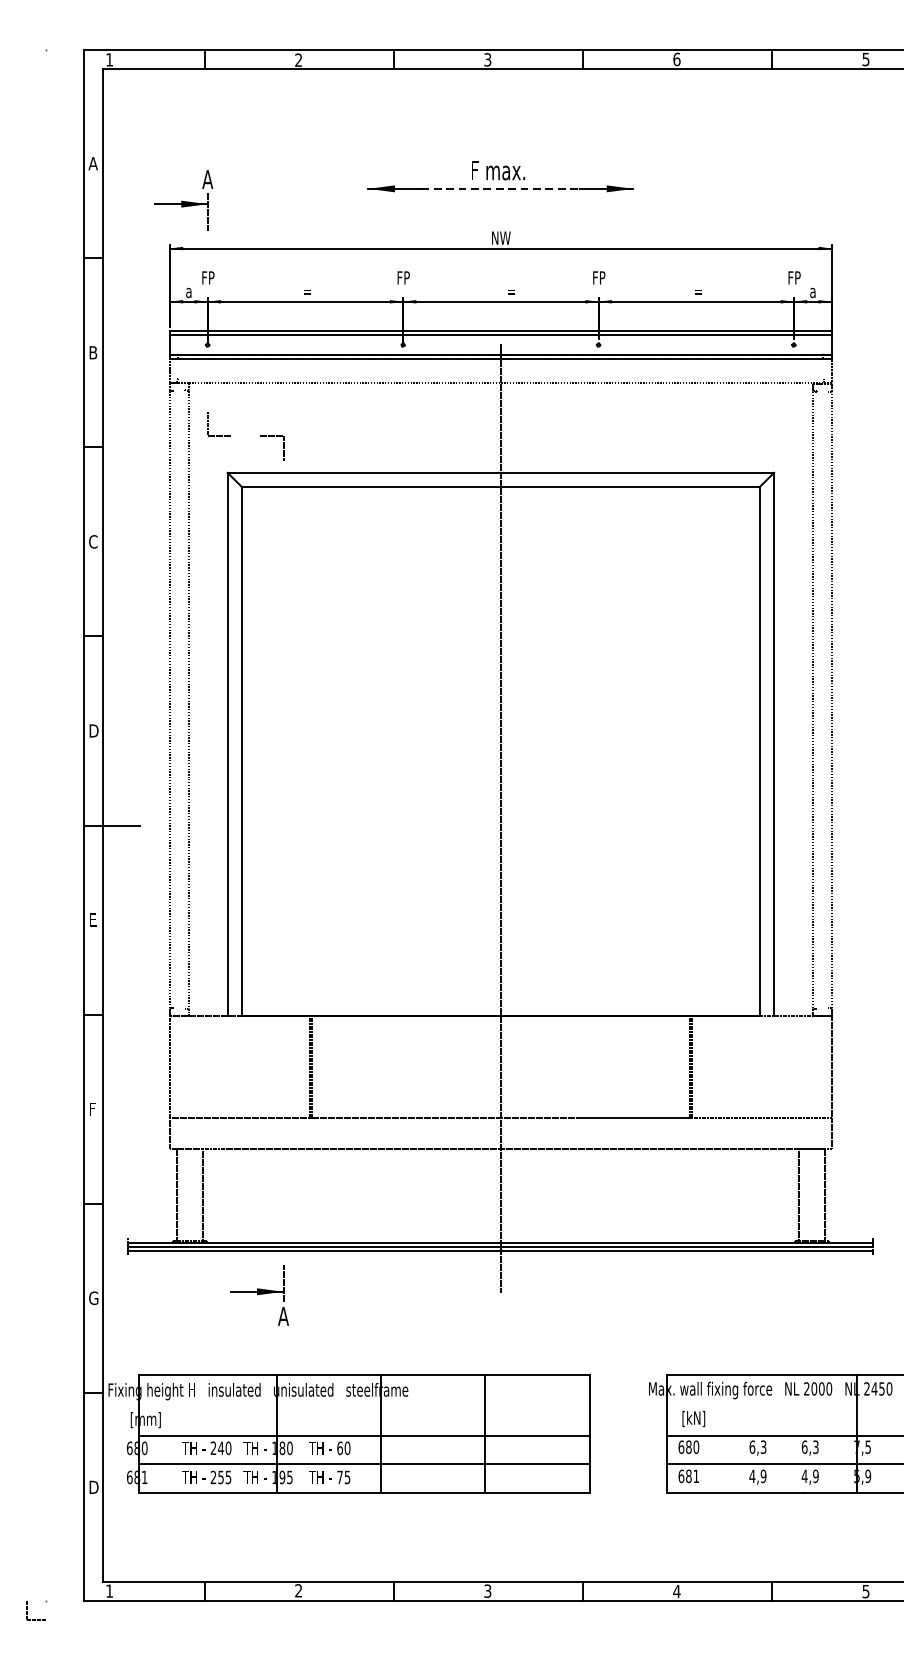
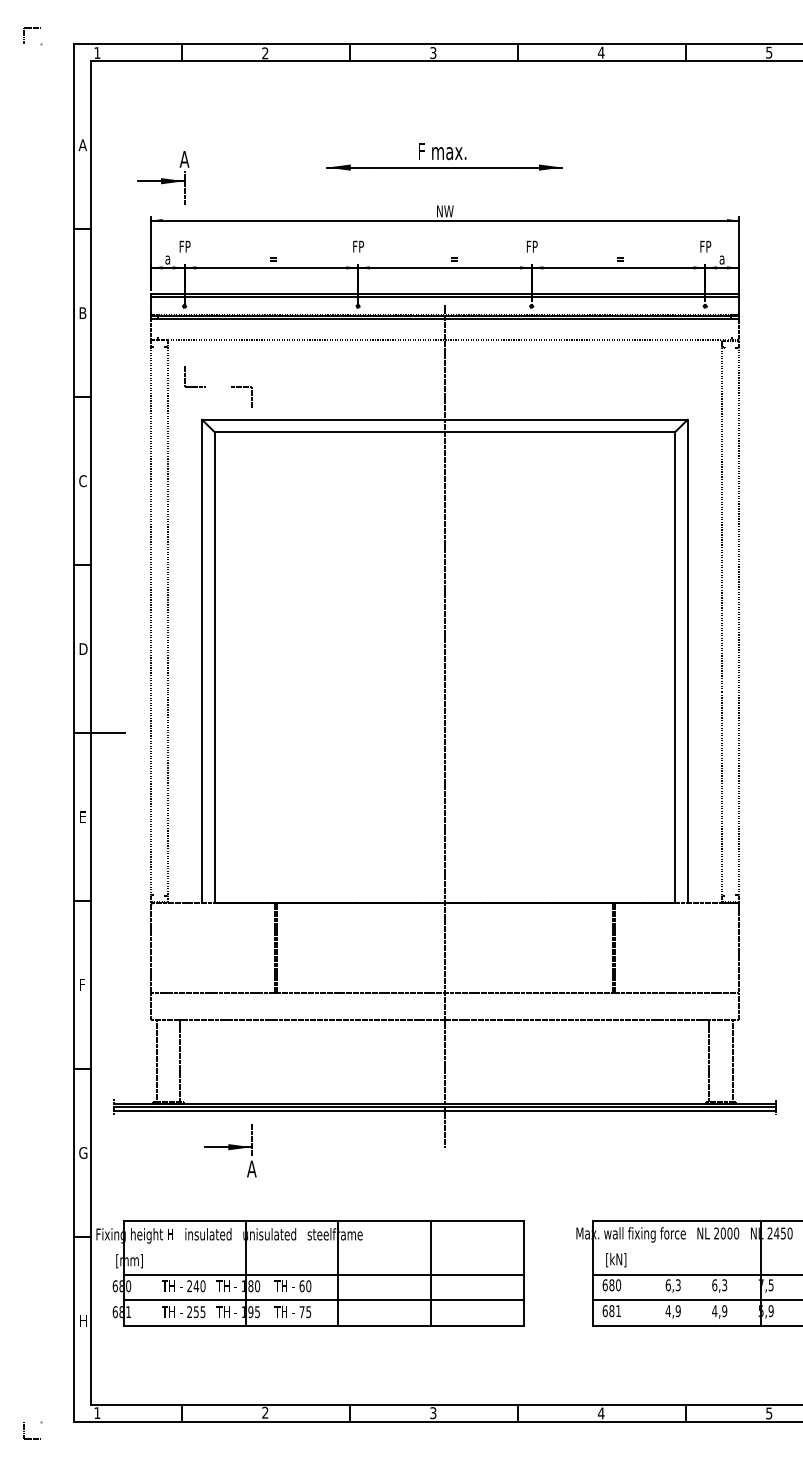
part: (35, 32) -> (31, 28), added
text: (676, 59) -> (600, 52), 6 -> 4
line: (500, 188) -> (444, 167), dashed -> solid
text: (93, 1486) -> (83, 1320), D -> H

